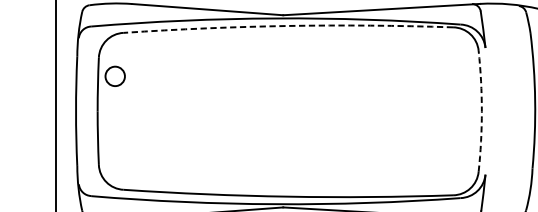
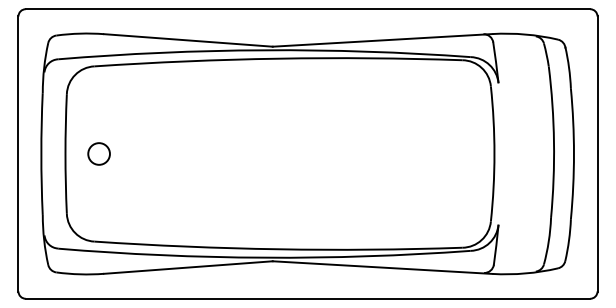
arc: (288, 25) -> (278, 58), dashed -> solid
circle: (114, 75) -> (98, 153), moved
arc: (481, 111) -> (494, 154), dashed -> solid

